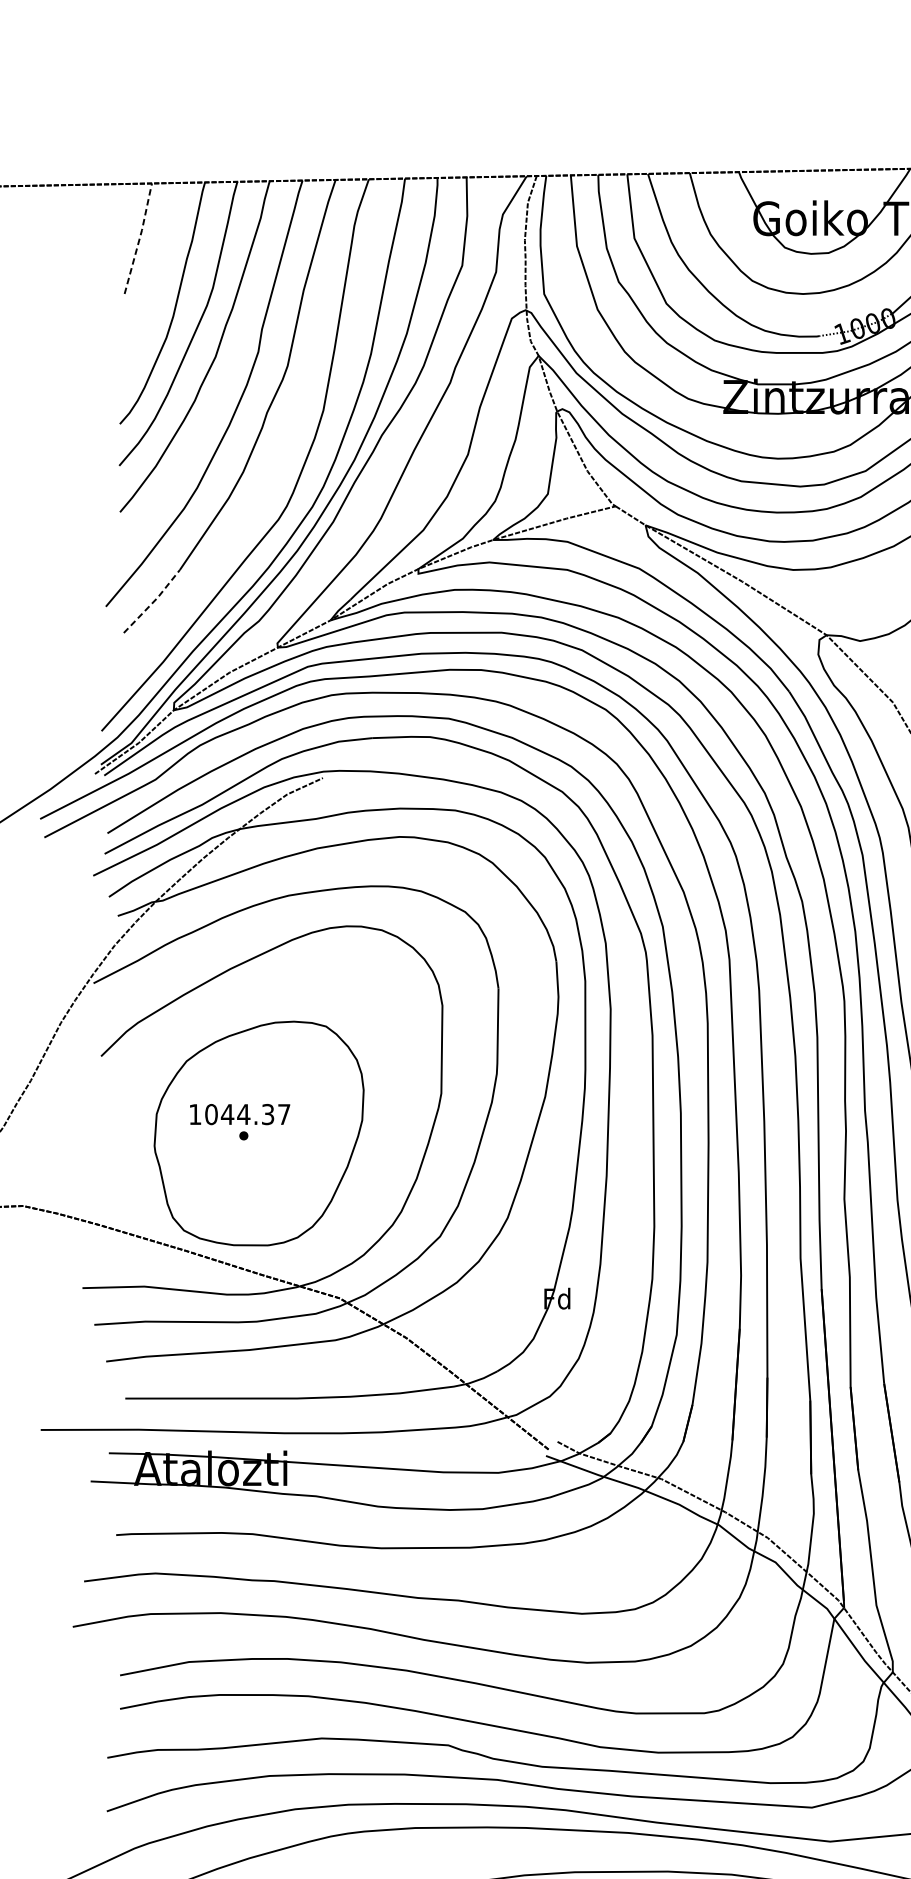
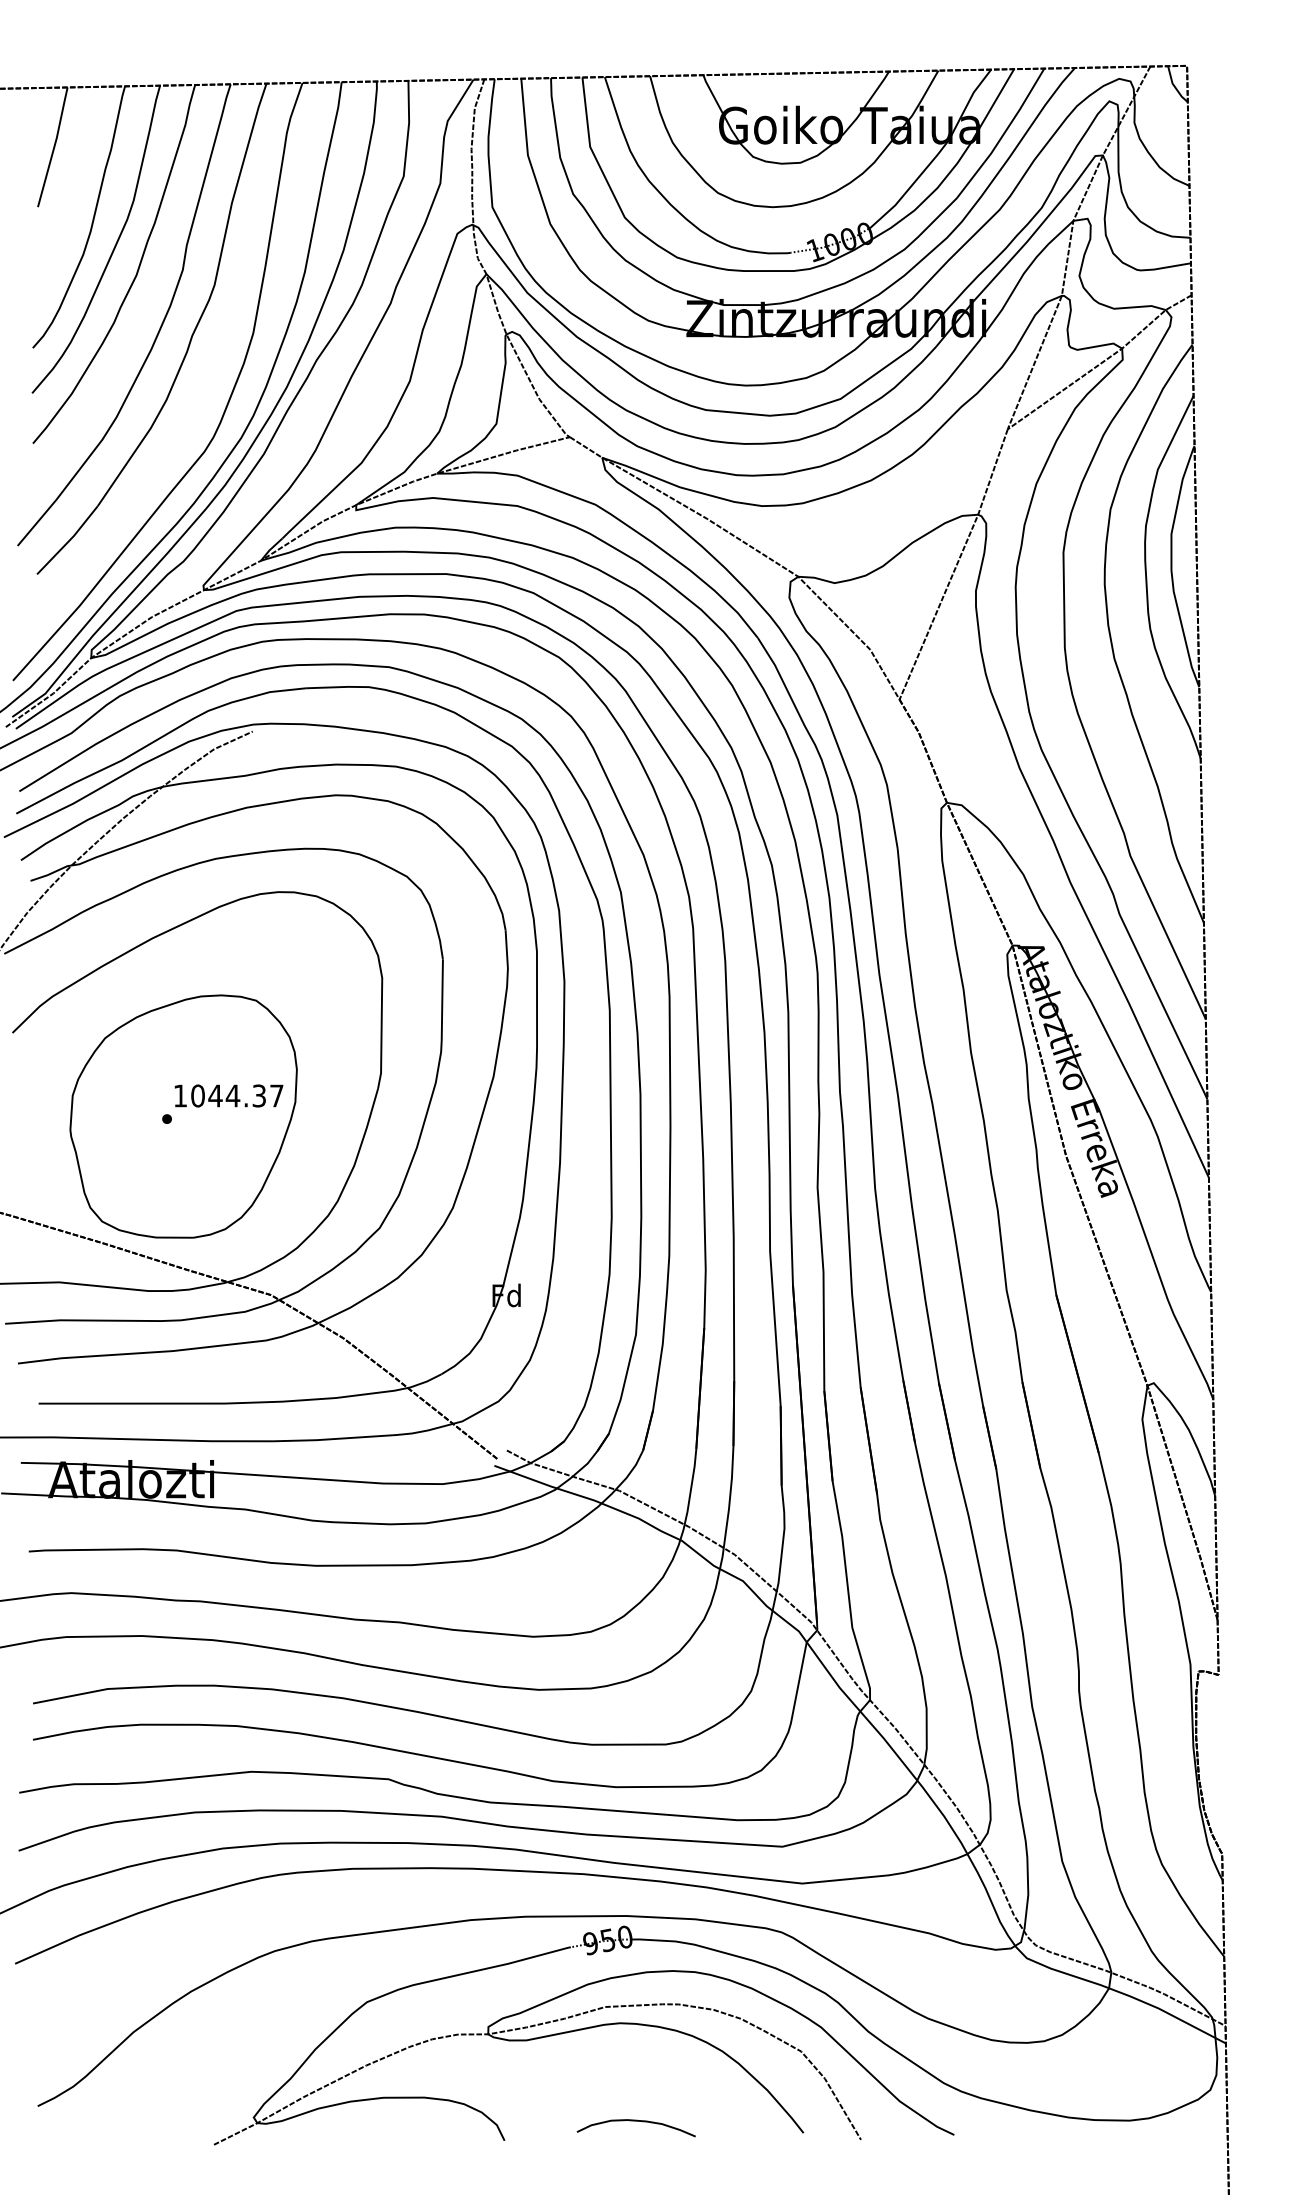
line: (139, 237) -> (54, 145), dashed -> solid
line: (153, 601) -> (69, 540), dashed -> solid
text: (239, 1114) -> (228, 1095), moved

